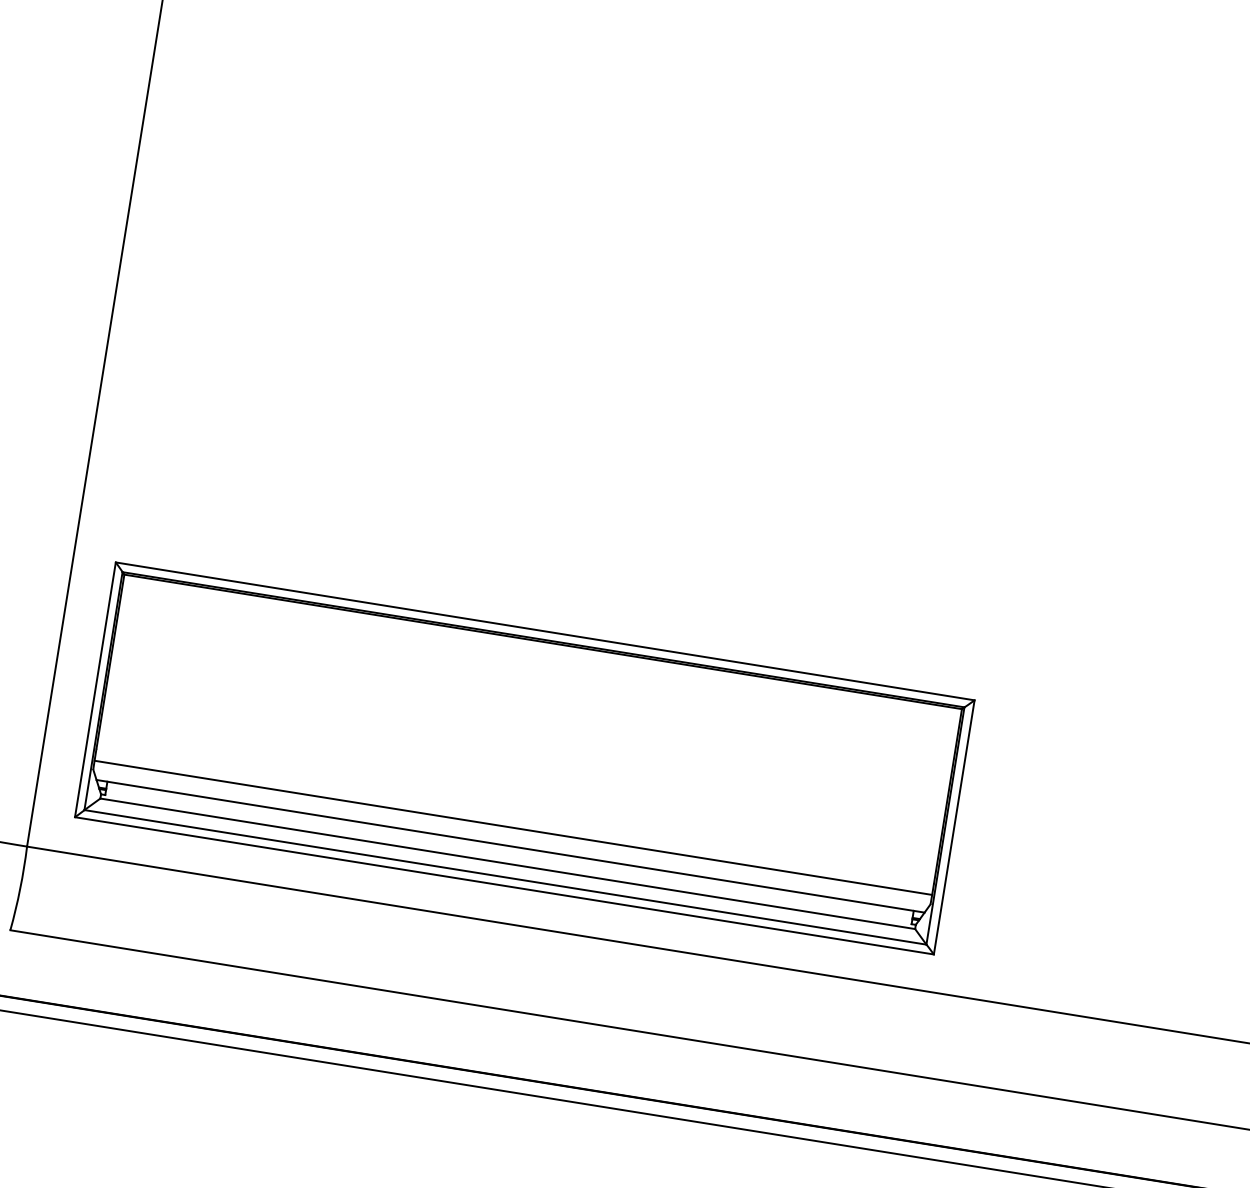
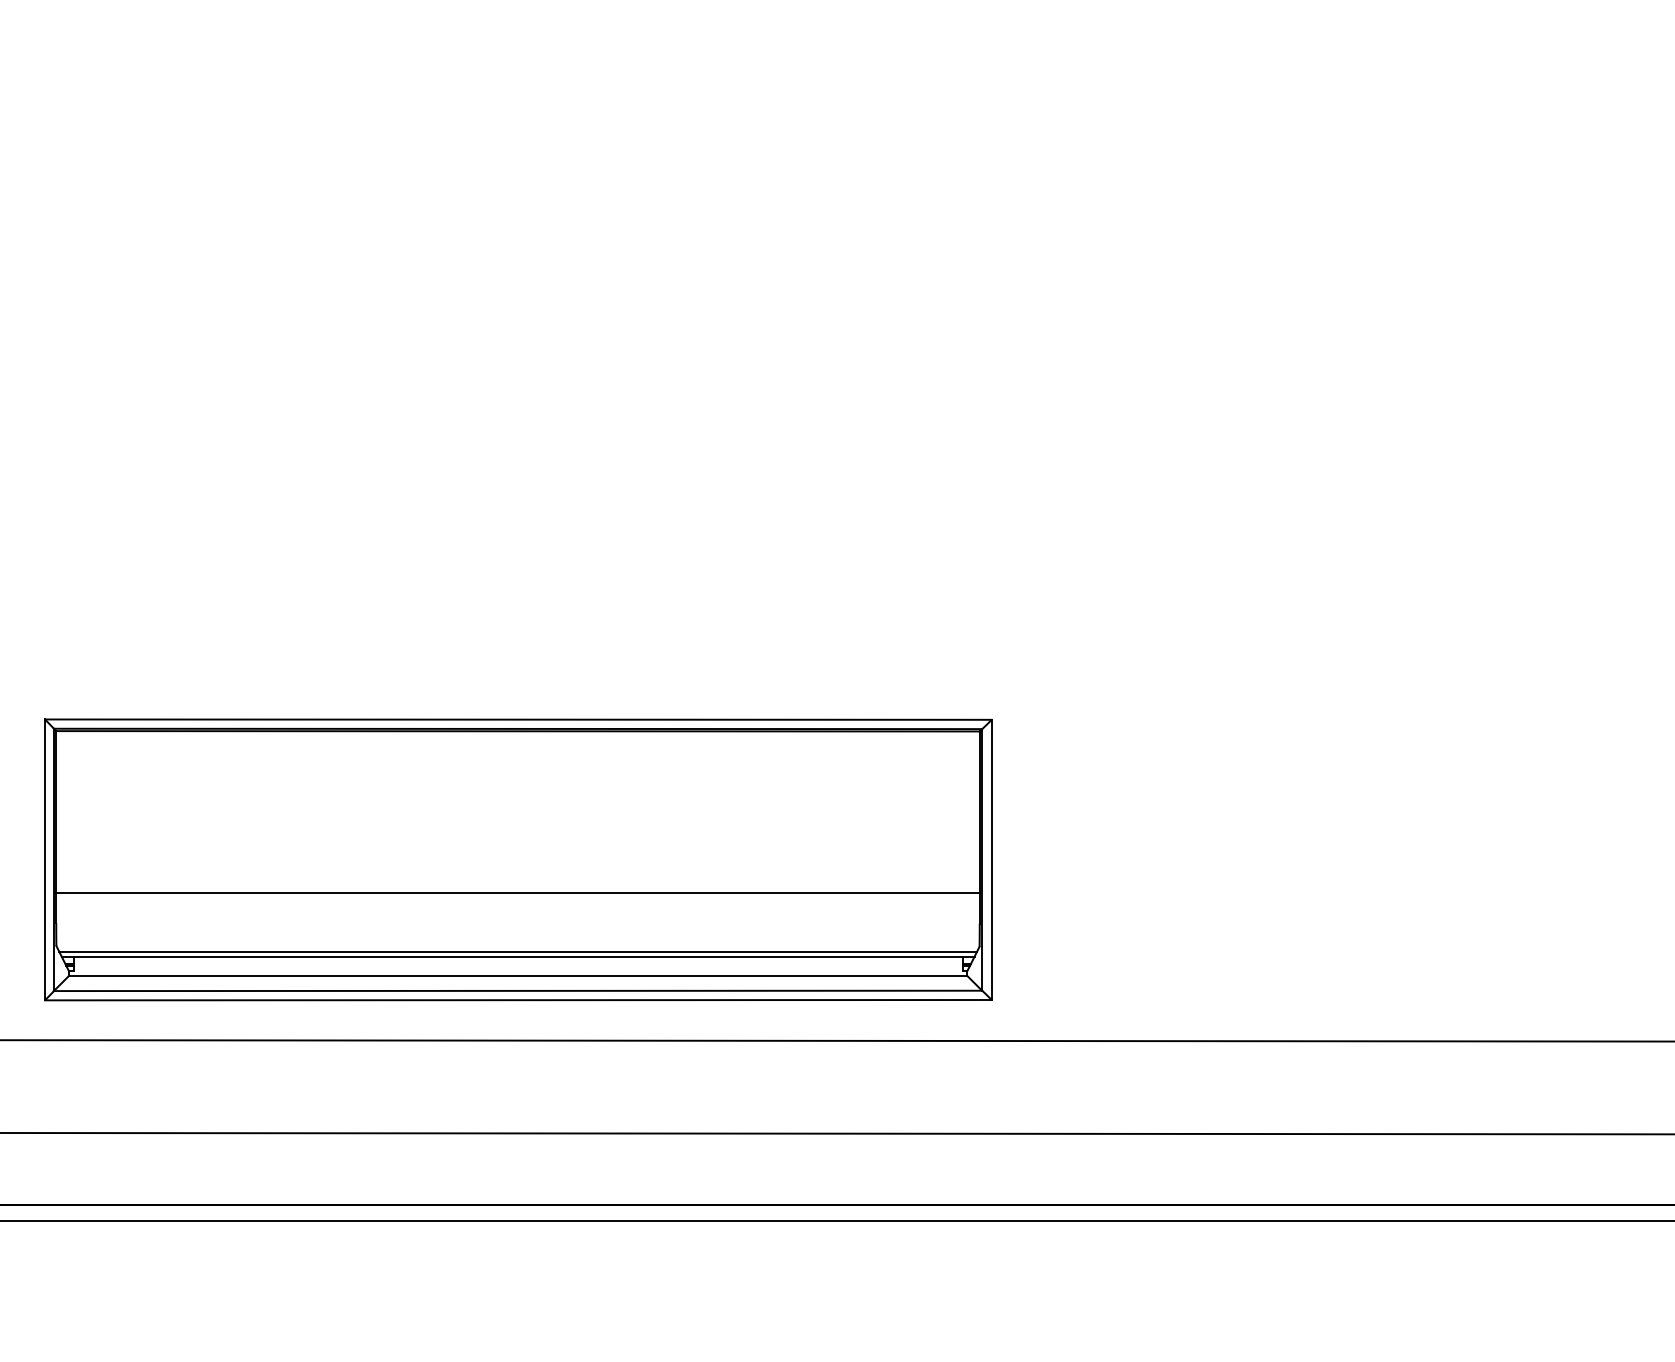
line: (512, 827) -> (517, 893), moved
line: (511, 841) -> (518, 951), added

